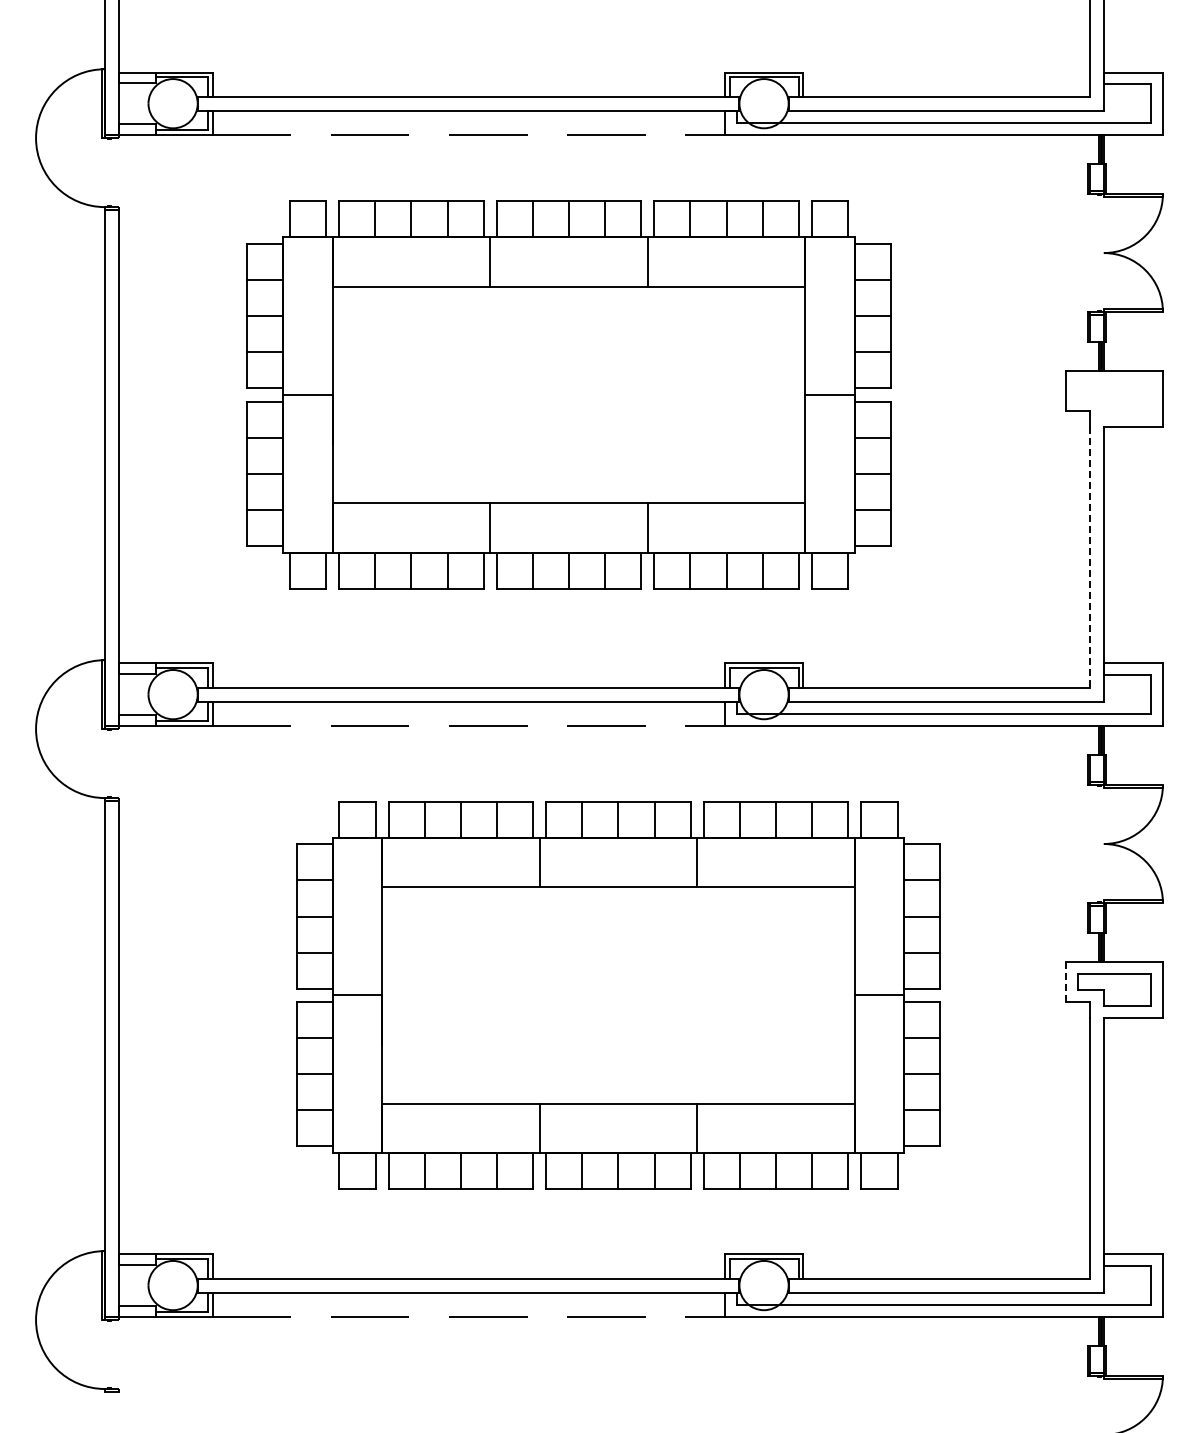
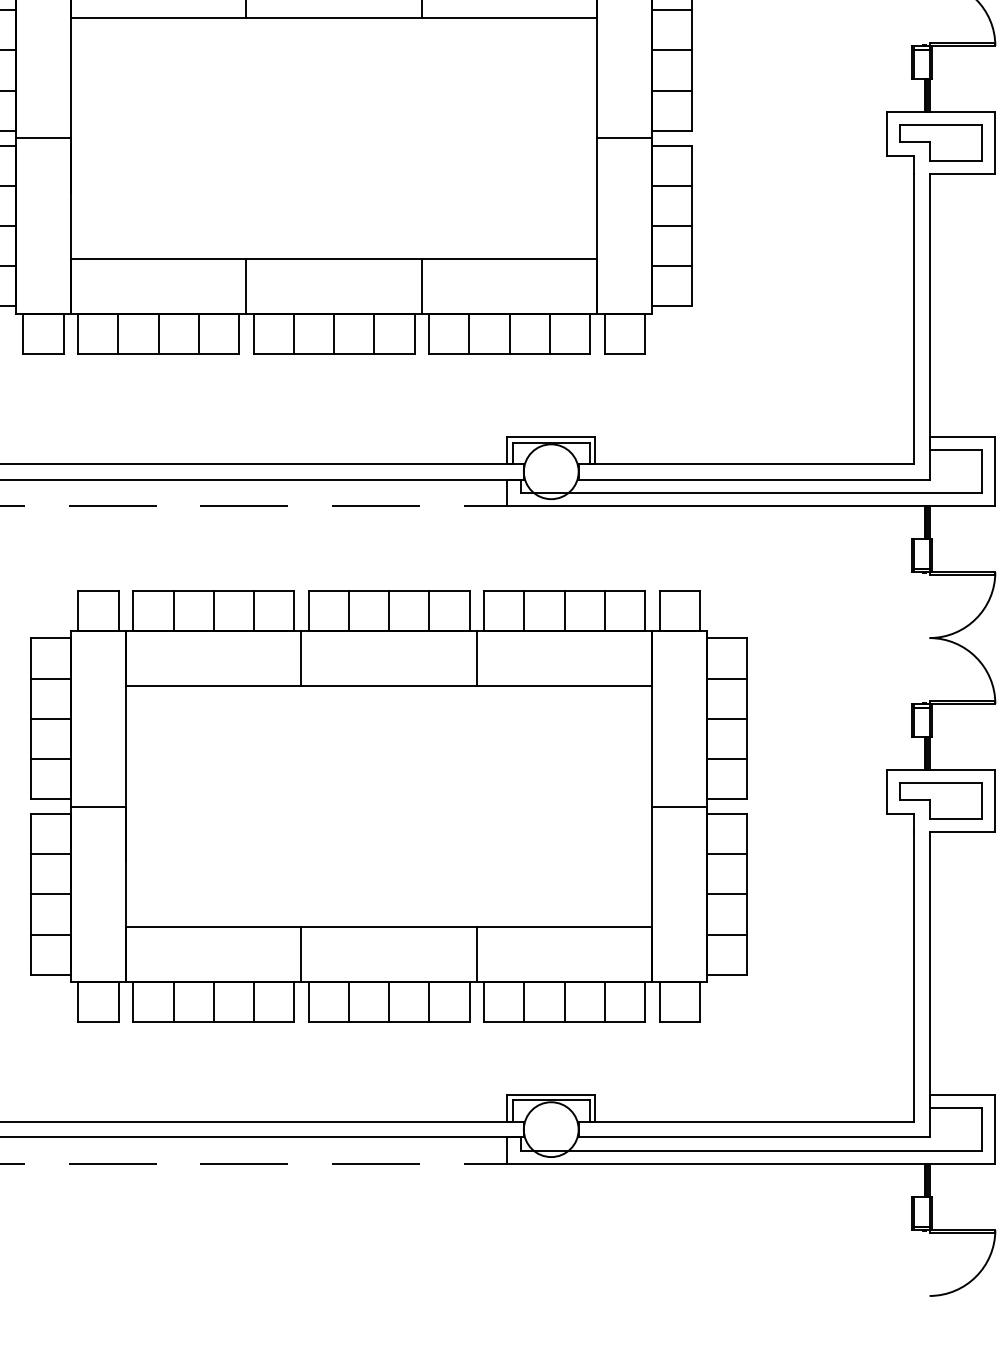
part: (1114, 398) -> (941, 142), added
line: (1089, 557) -> (913, 319), dashed -> solid
line: (1065, 981) -> (886, 791), dashed -> solid

